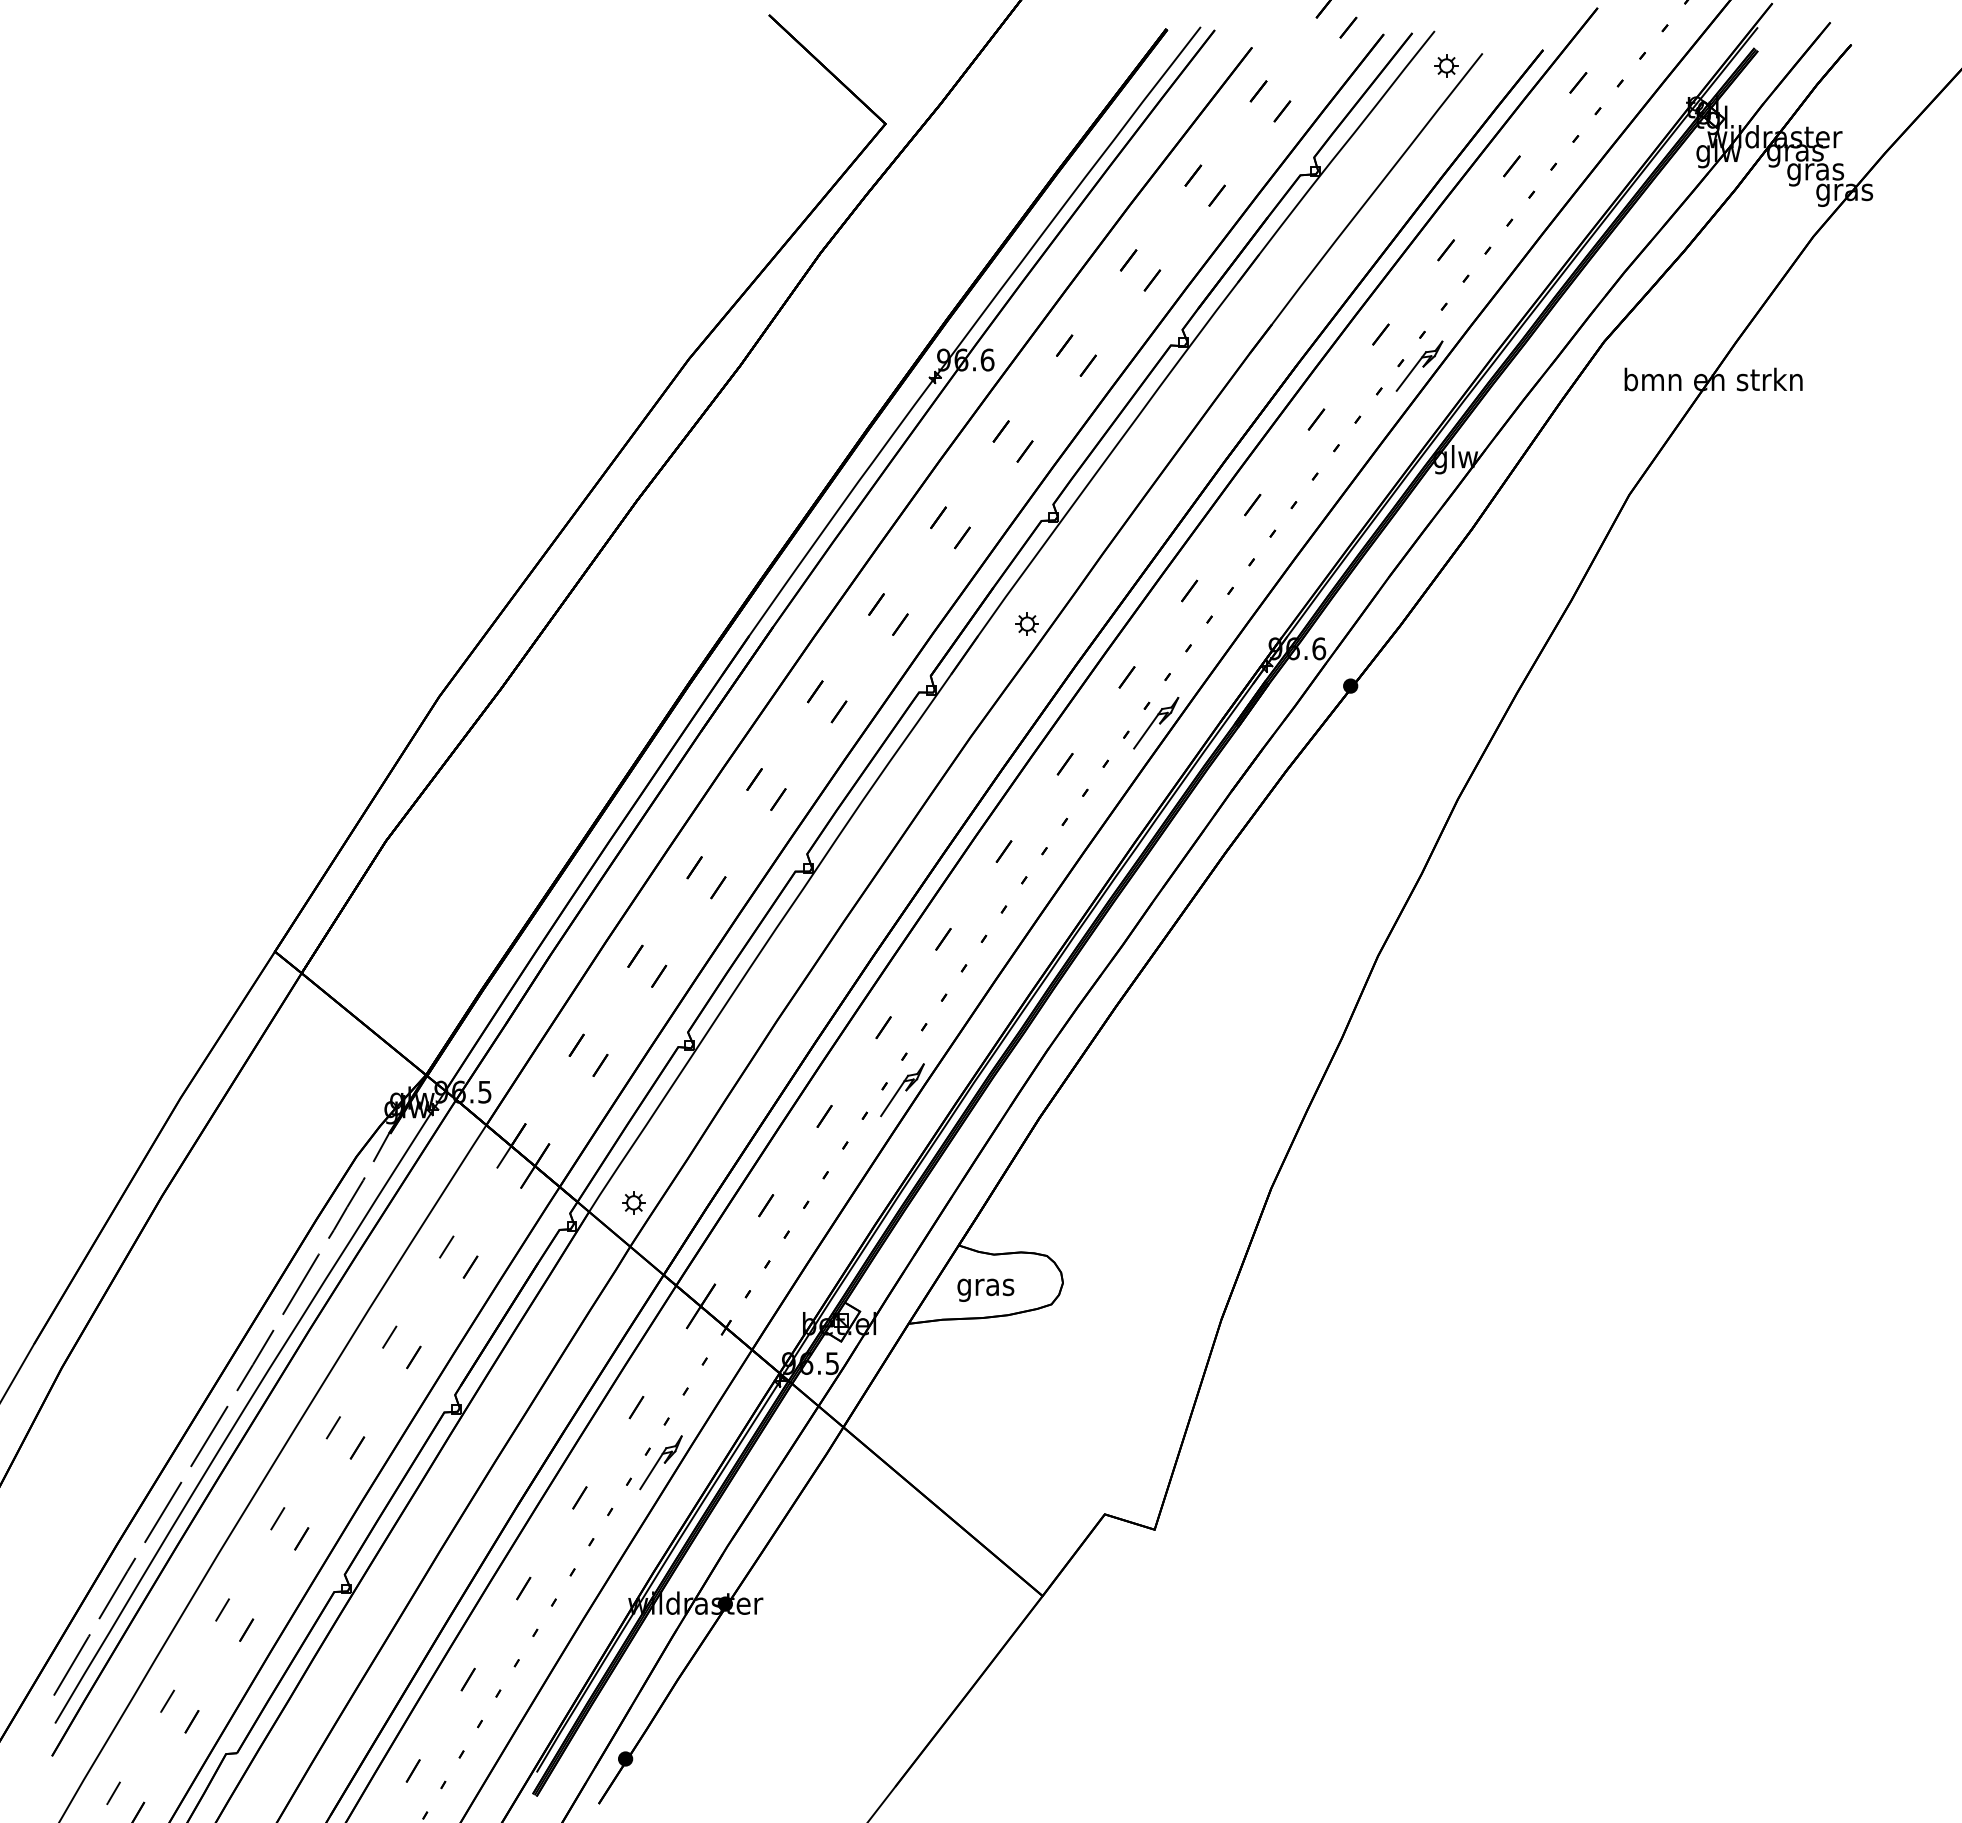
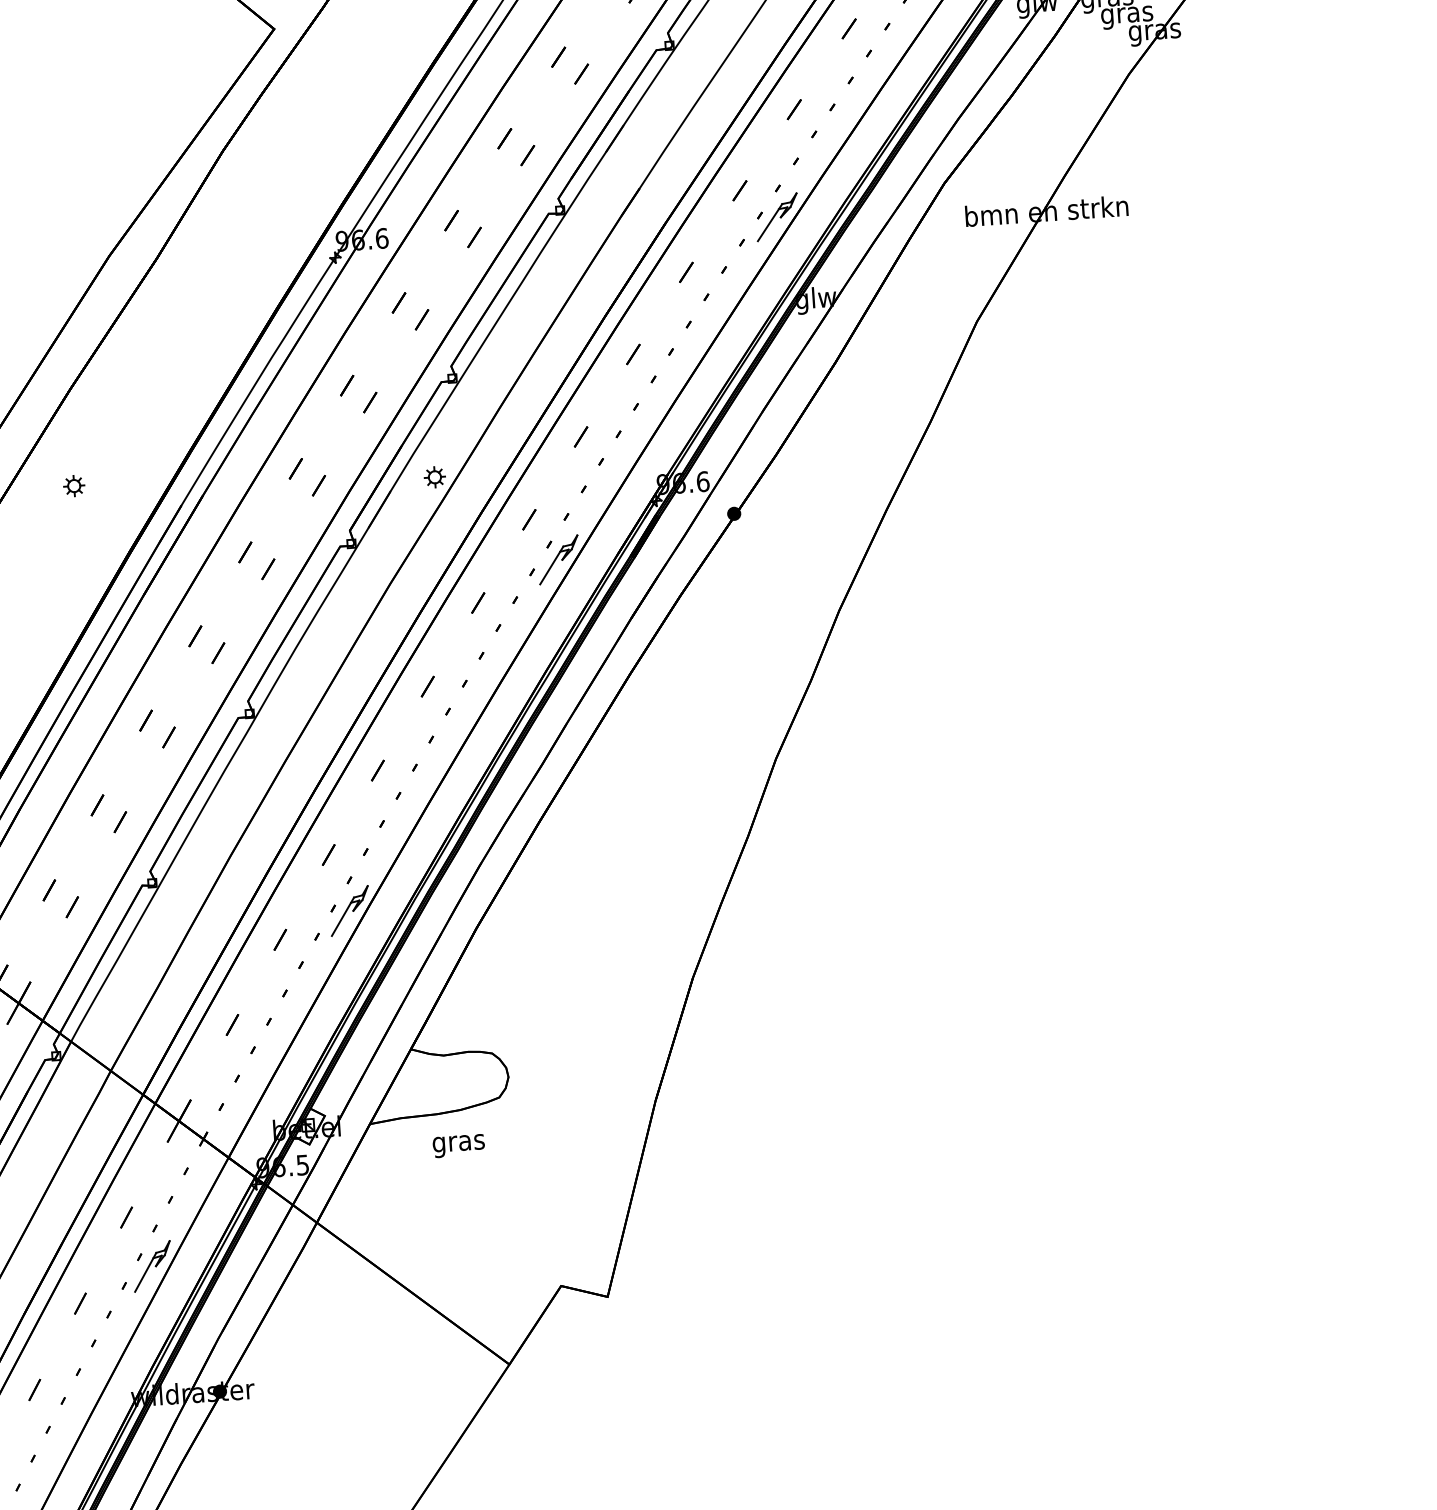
part: (633, 1202) -> (73, 485), moved
text: (985, 1289) -> (458, 1145), moved

